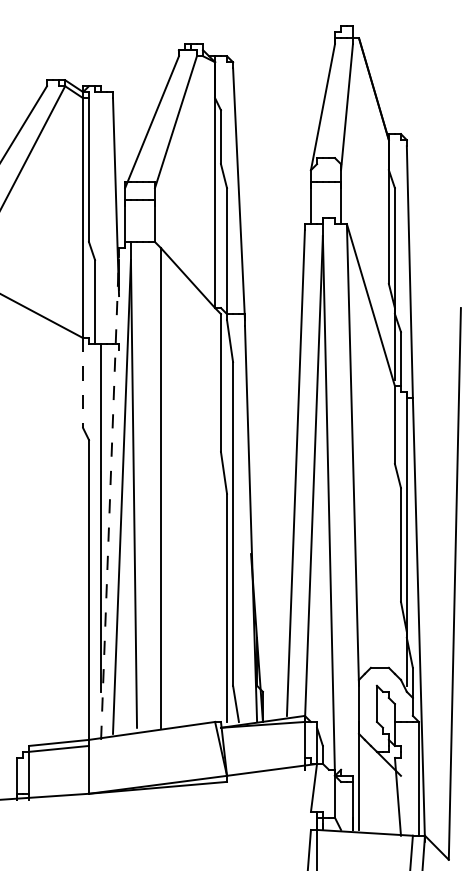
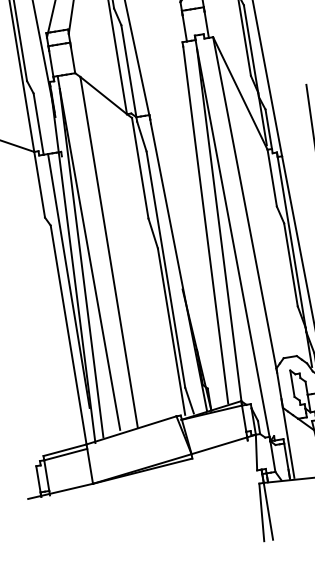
line: (83, 383) -> (39, 185), dashed -> solid
line: (110, 496) -> (73, 264), dashed -> solid

